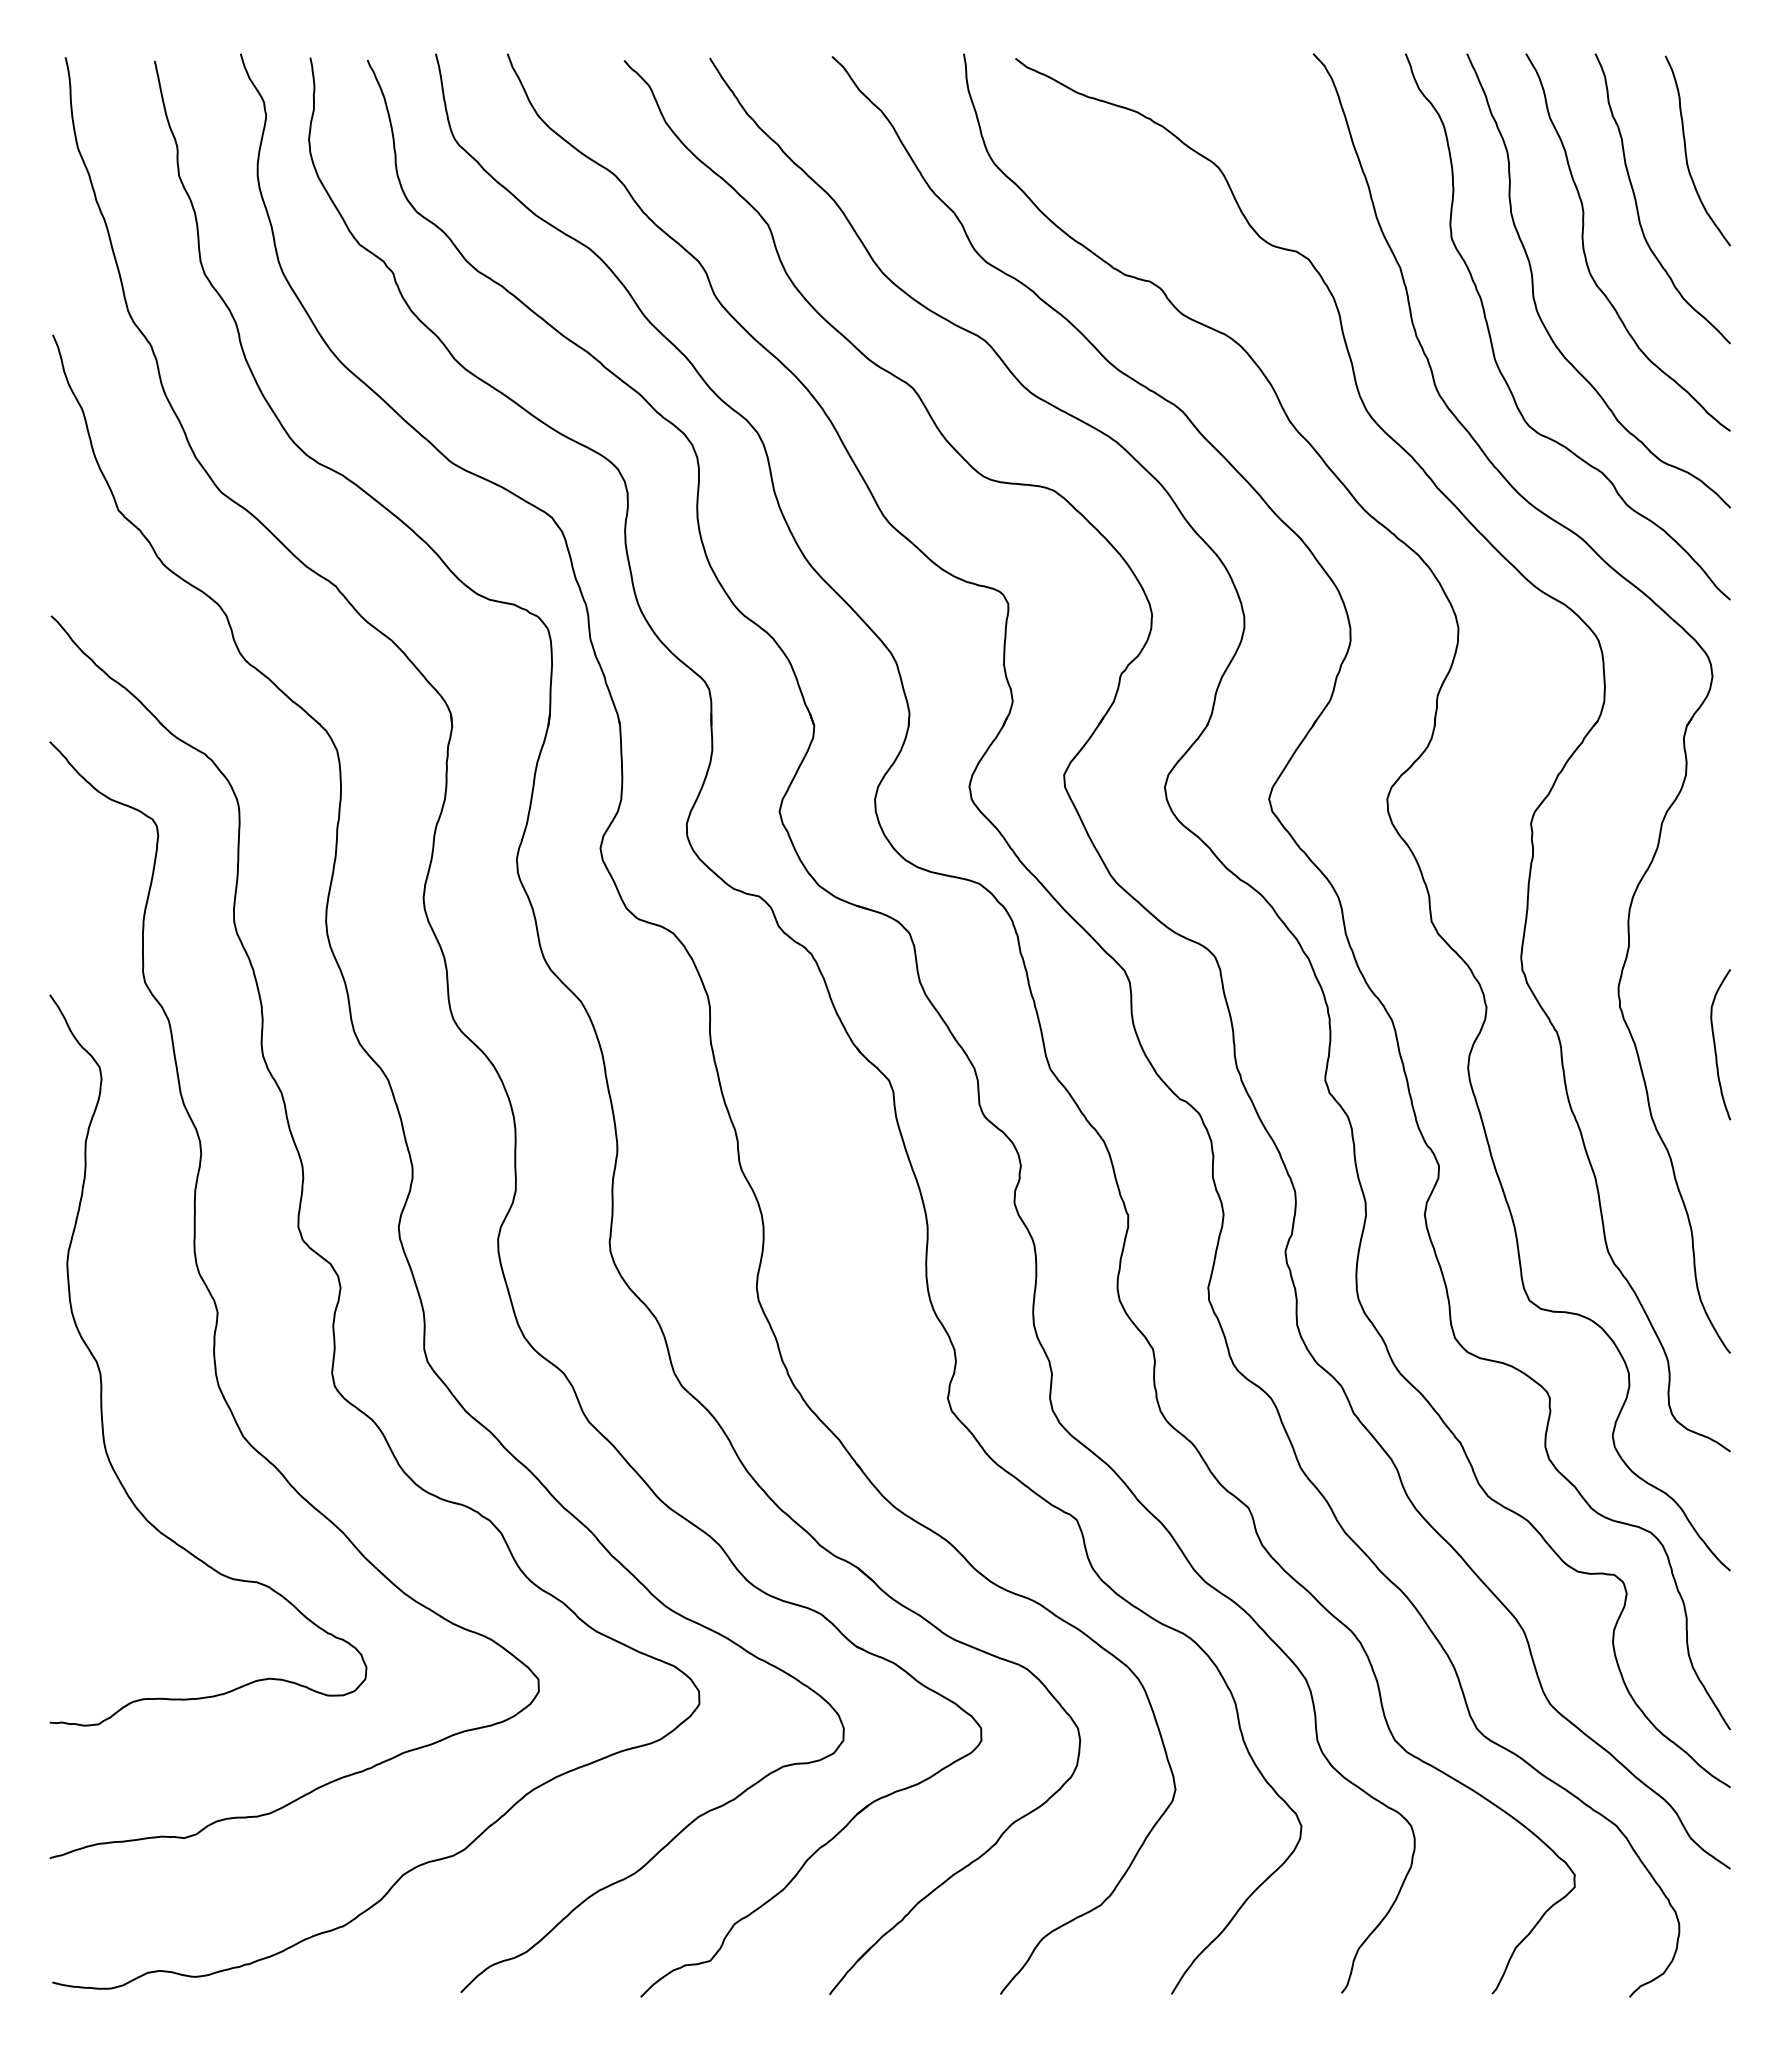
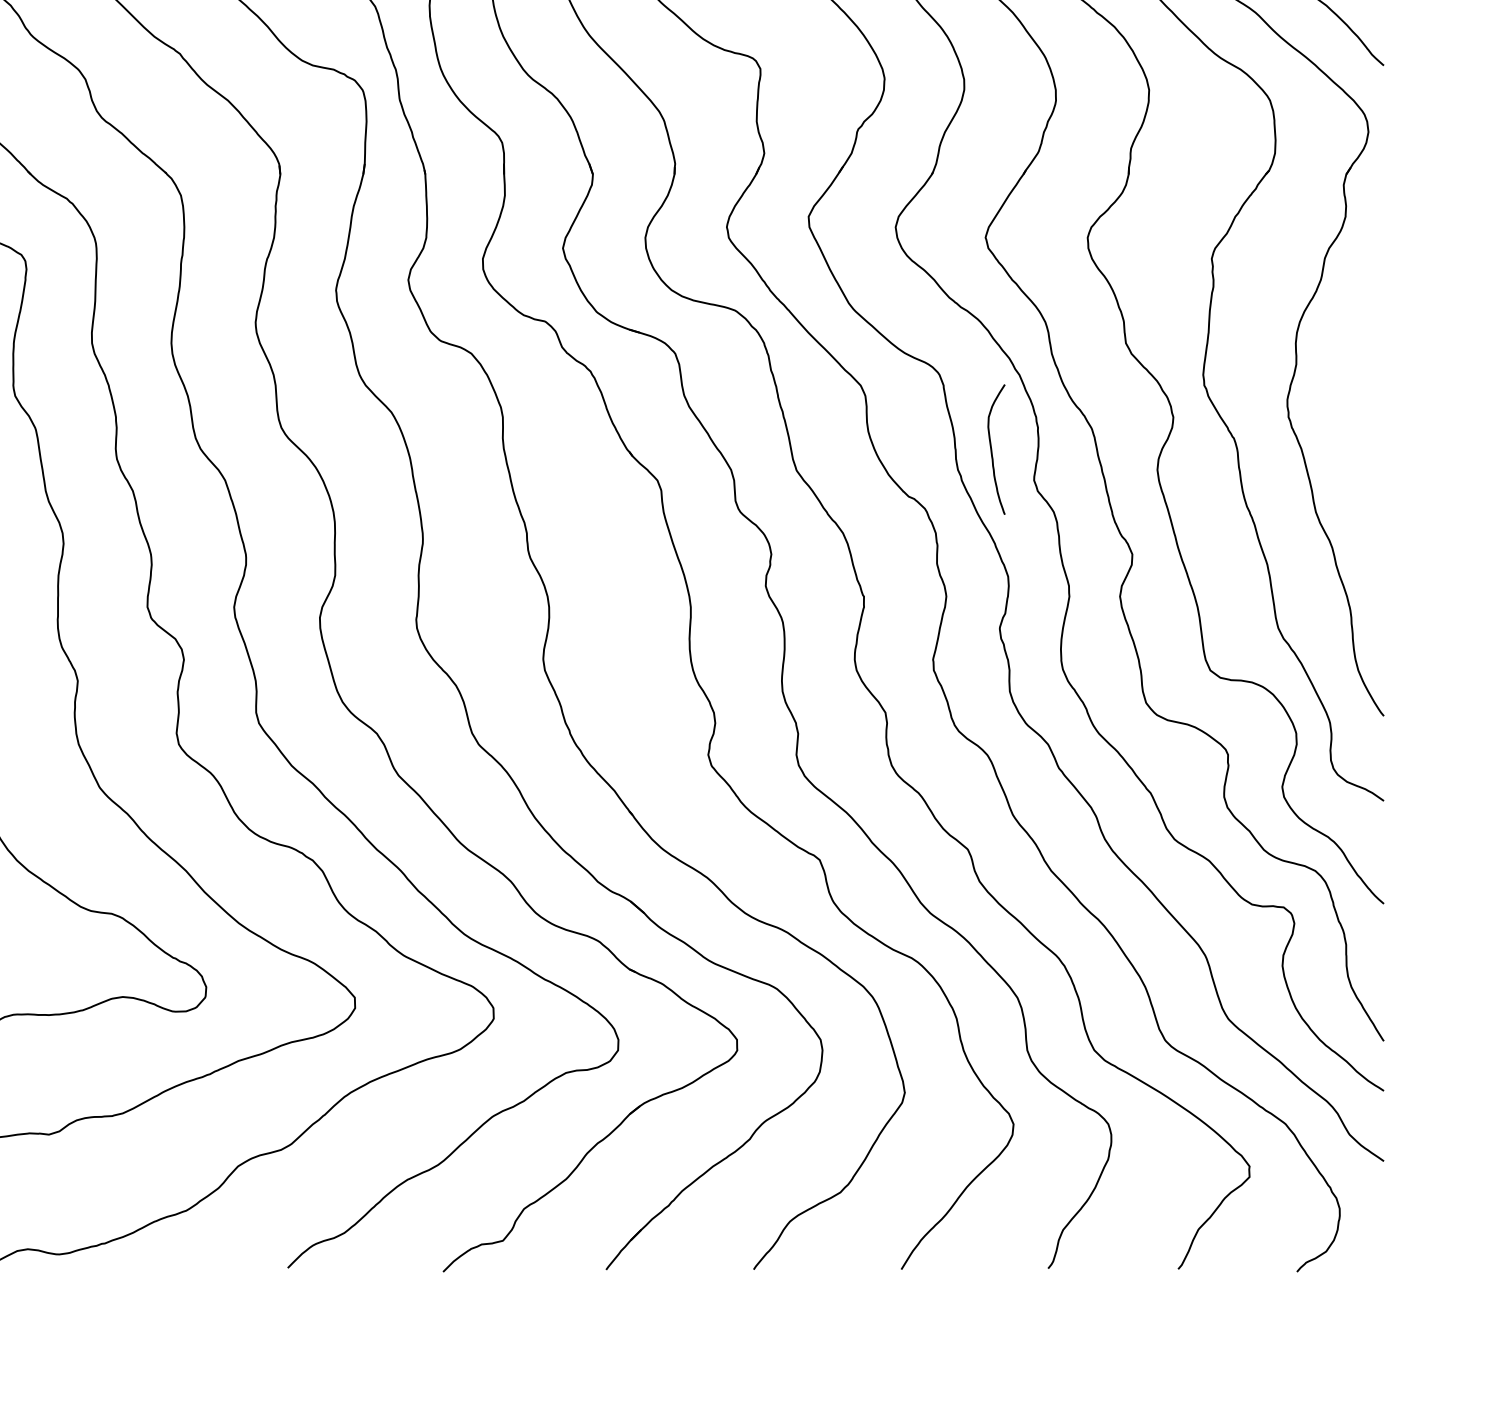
curve: (1715, 1044) -> (992, 449), moved

